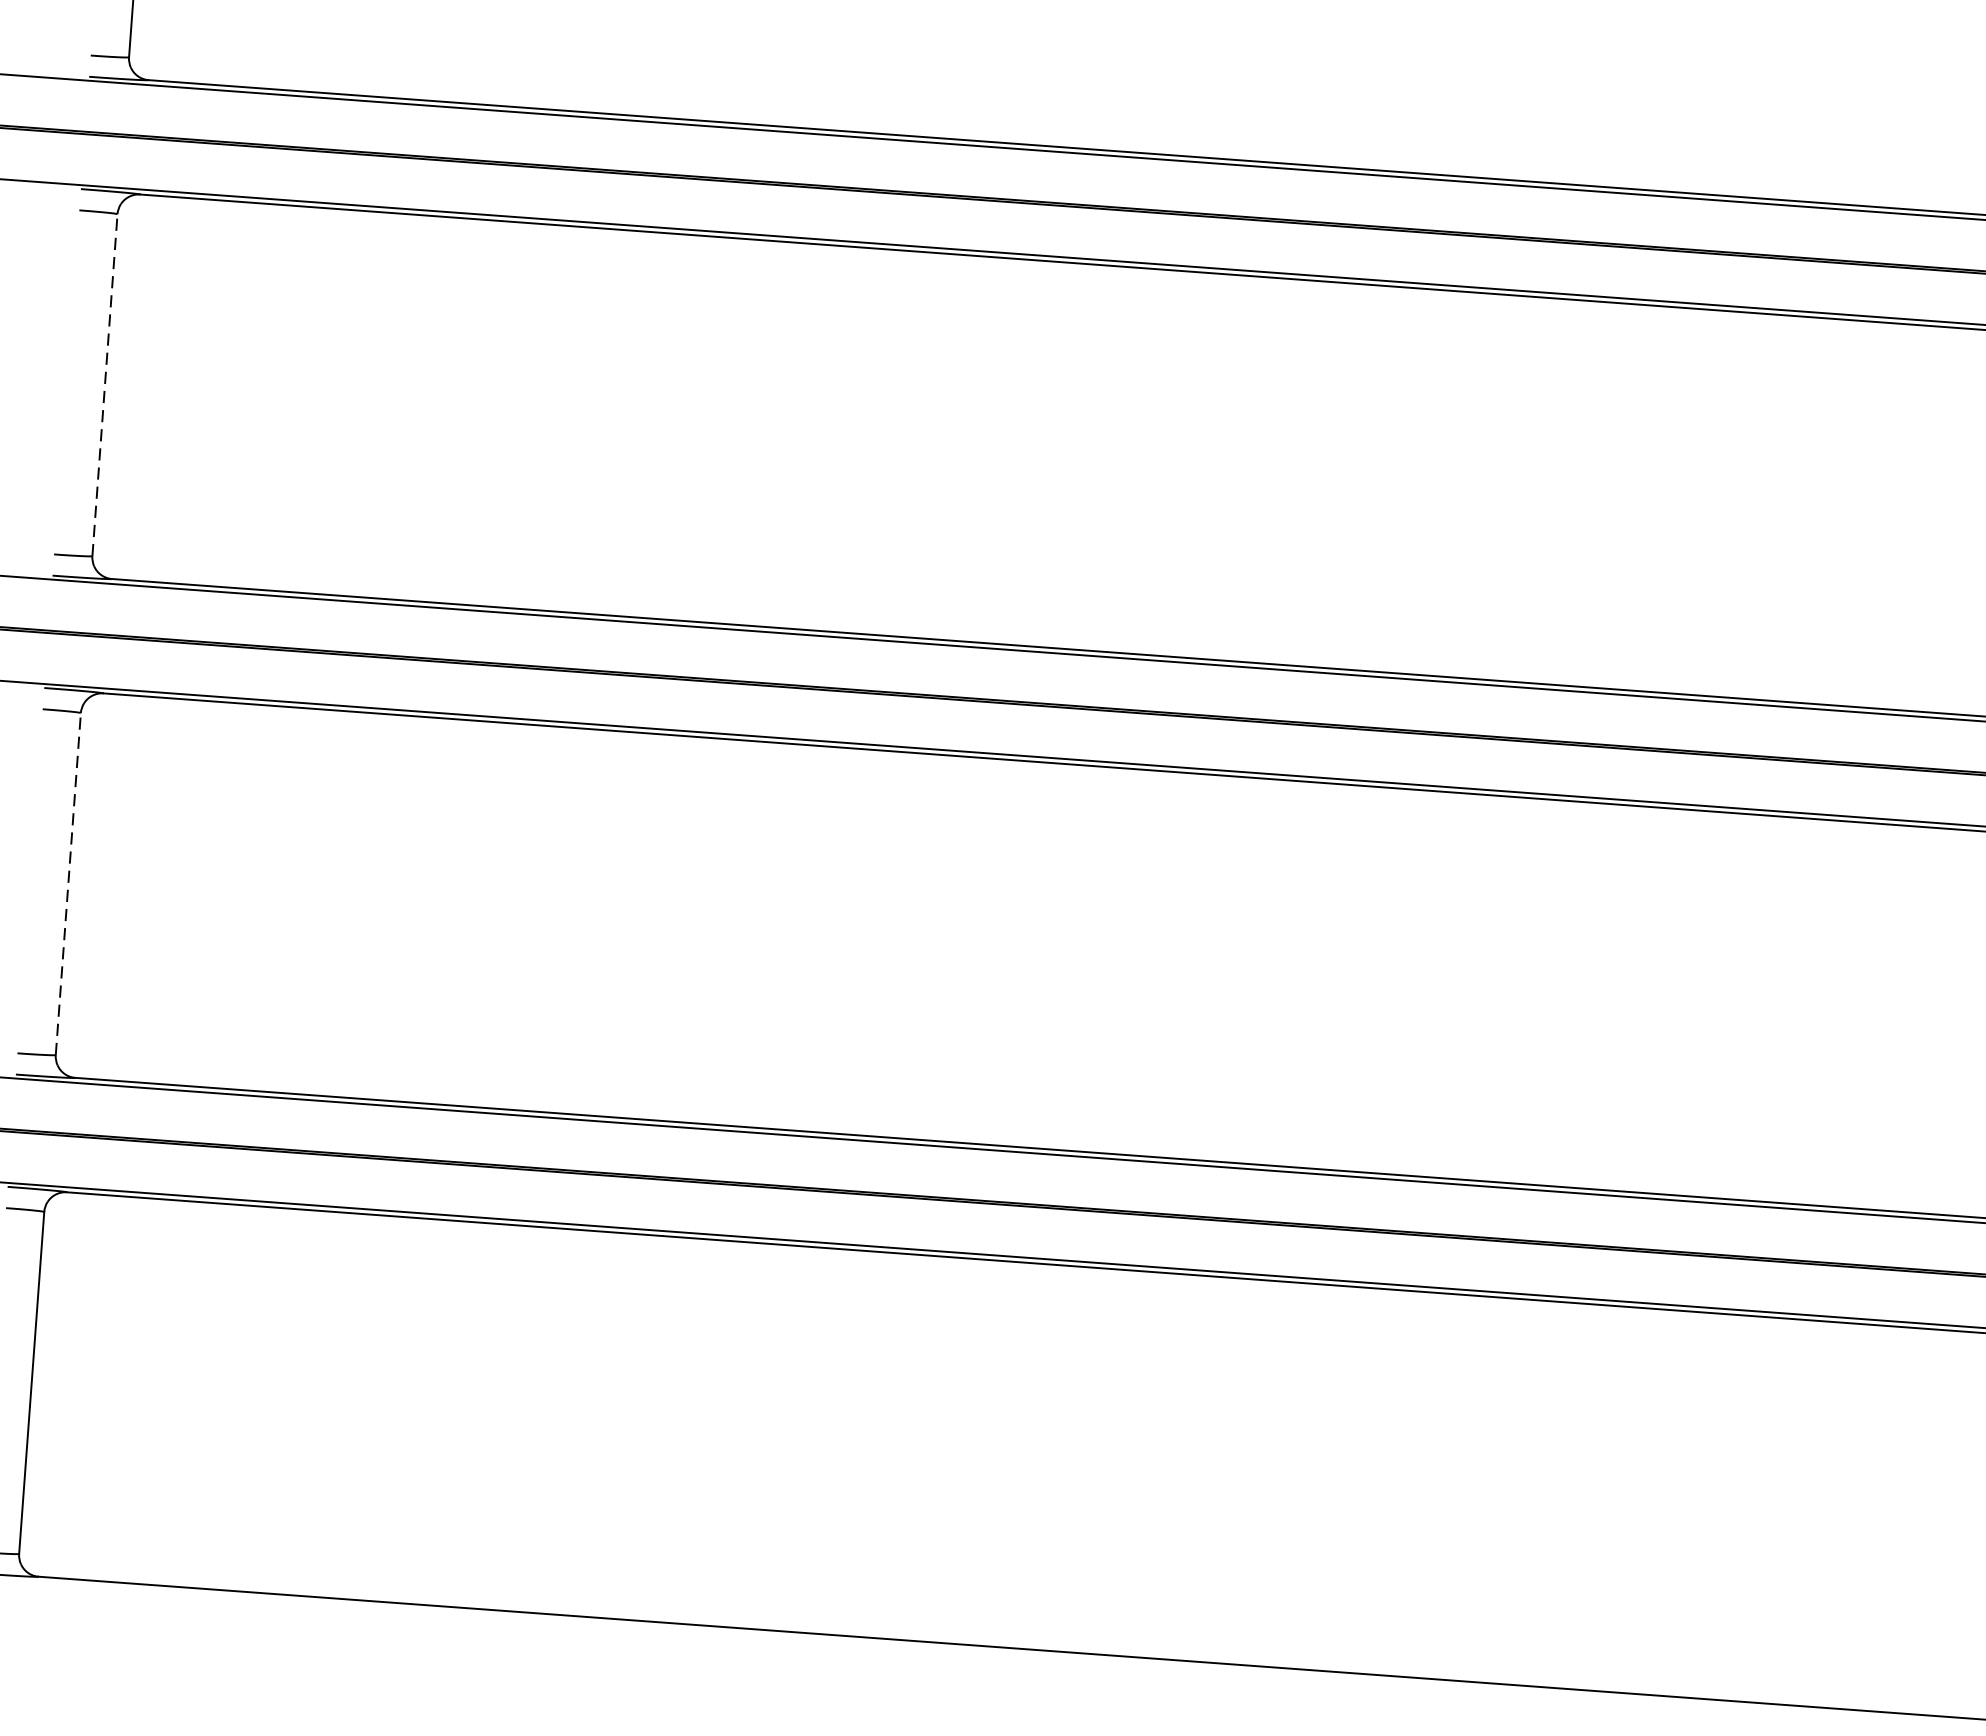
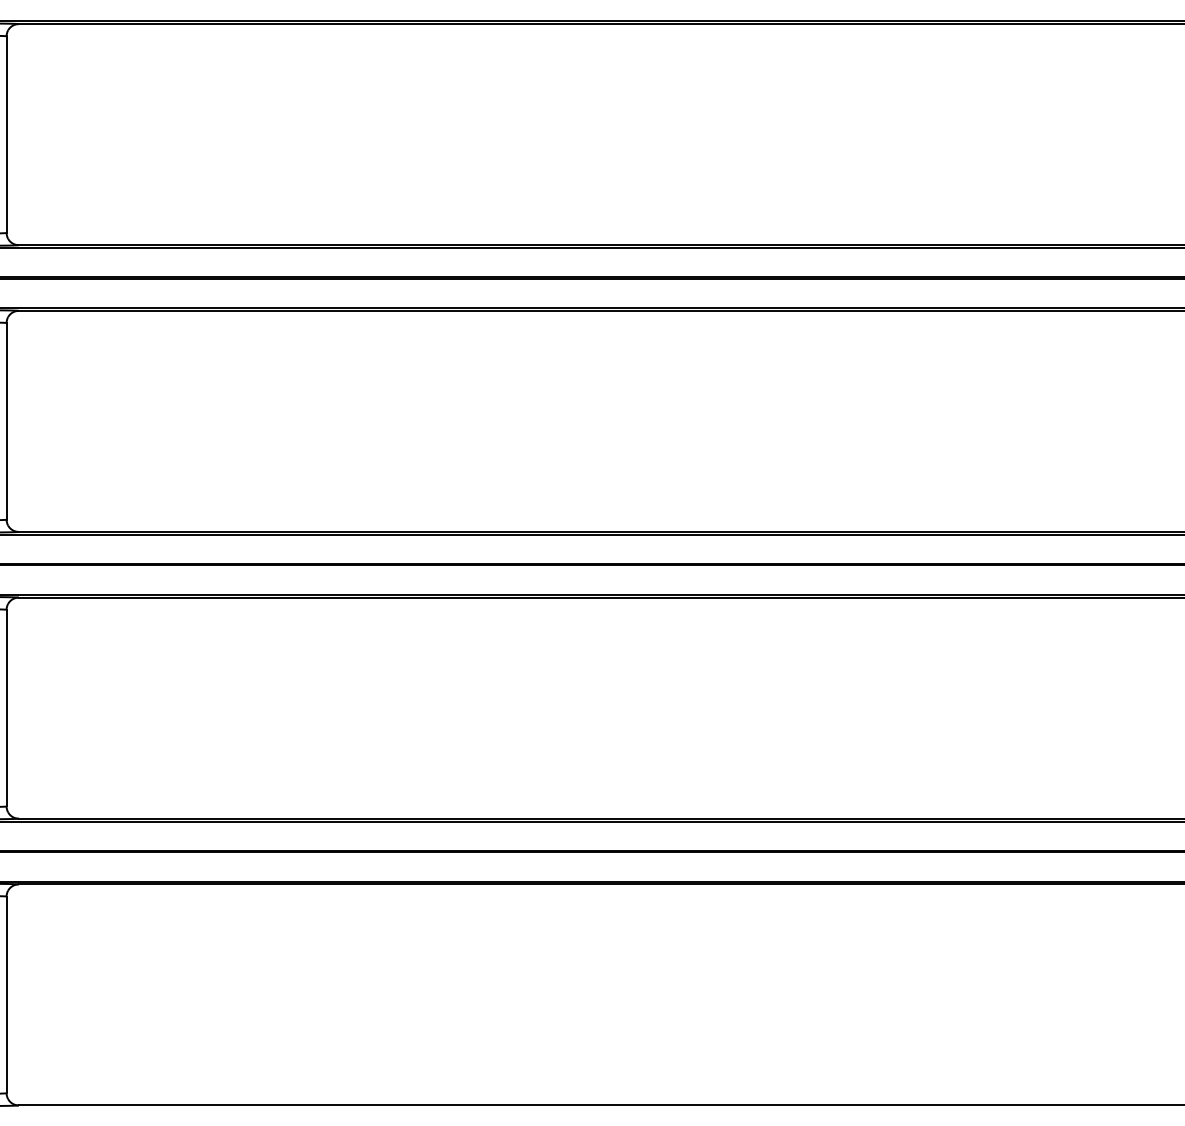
line: (104, 383) -> (6, 420), dashed -> solid
line: (68, 882) -> (6, 707), dashed -> solid

